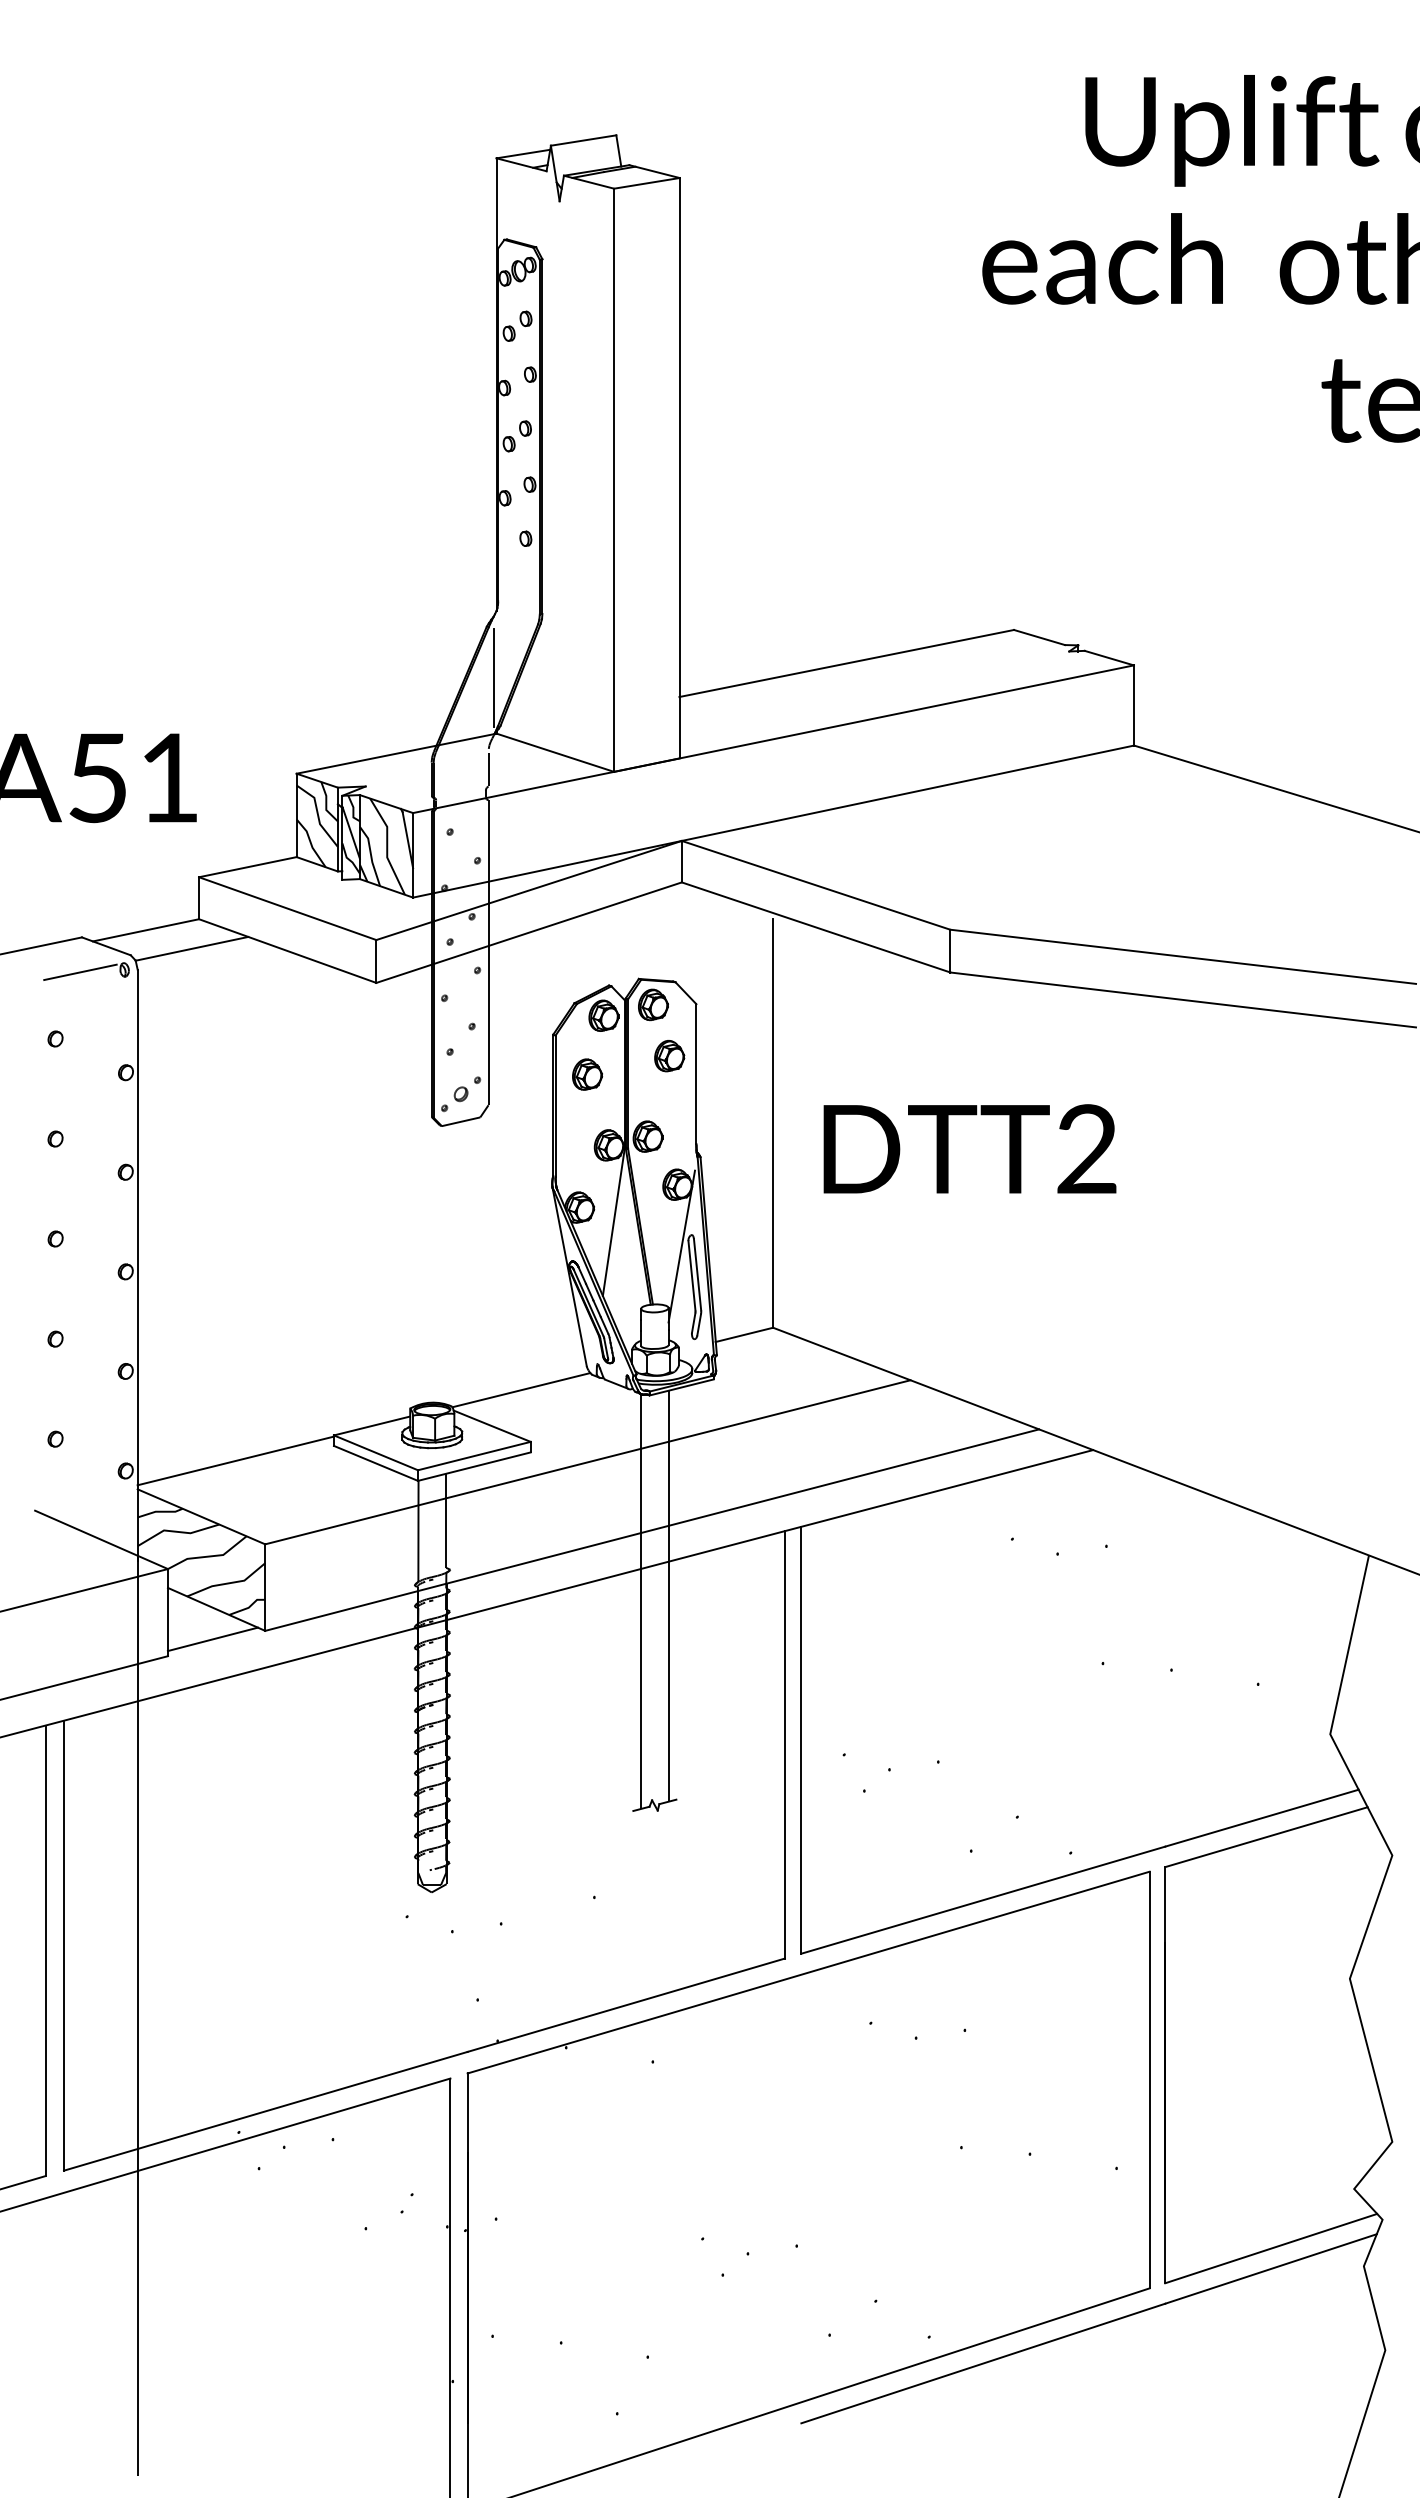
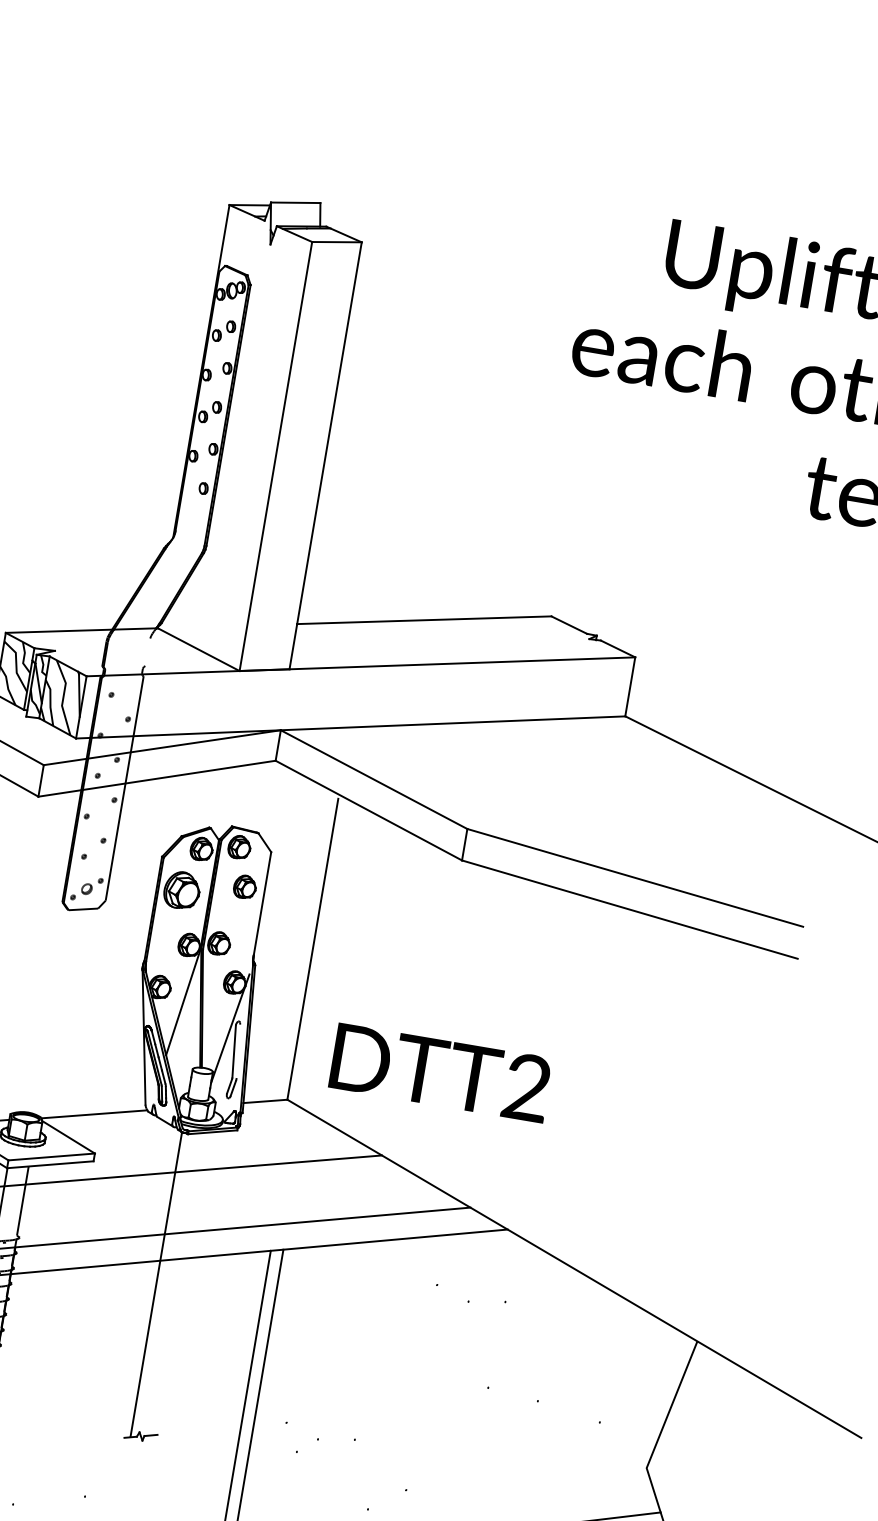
line: (493, 677) -> (162, 586), removed
line: (488, 769) -> (147, 653), removed
part: (587, 1074) -> (182, 890), size x1.6
text: (969, 1148) -> (440, 1072), moved
line: (697, 1274) -> (238, 1051), removed
line: (668, 1595) -> (177, 1283), removed

